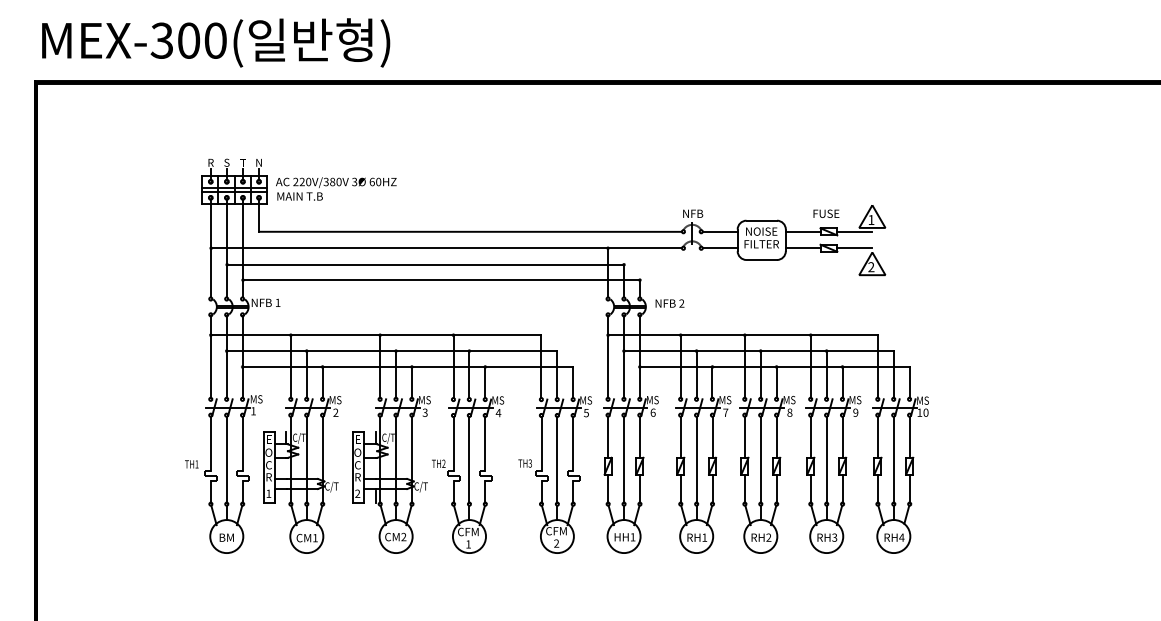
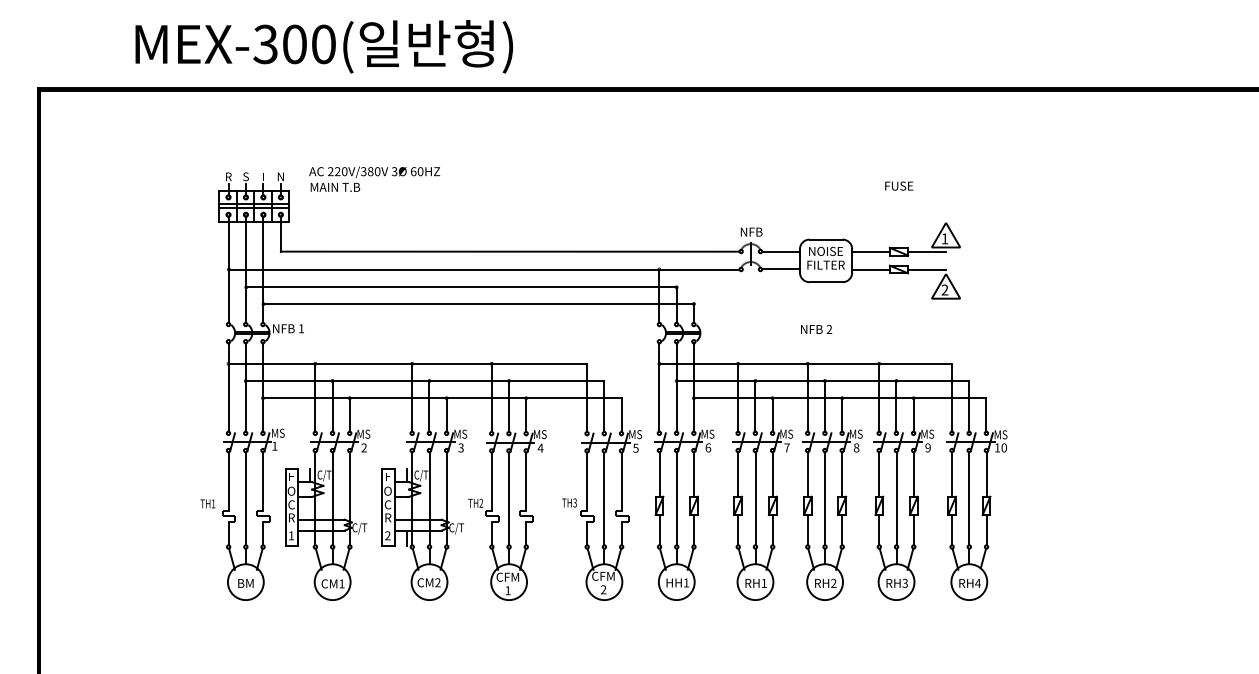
text: (215, 42) -> (323, 46), moved
text: (336, 188) -> (374, 178), moved
text: (826, 213) -> (899, 185), moved
text: (669, 303) -> (816, 329), moved

